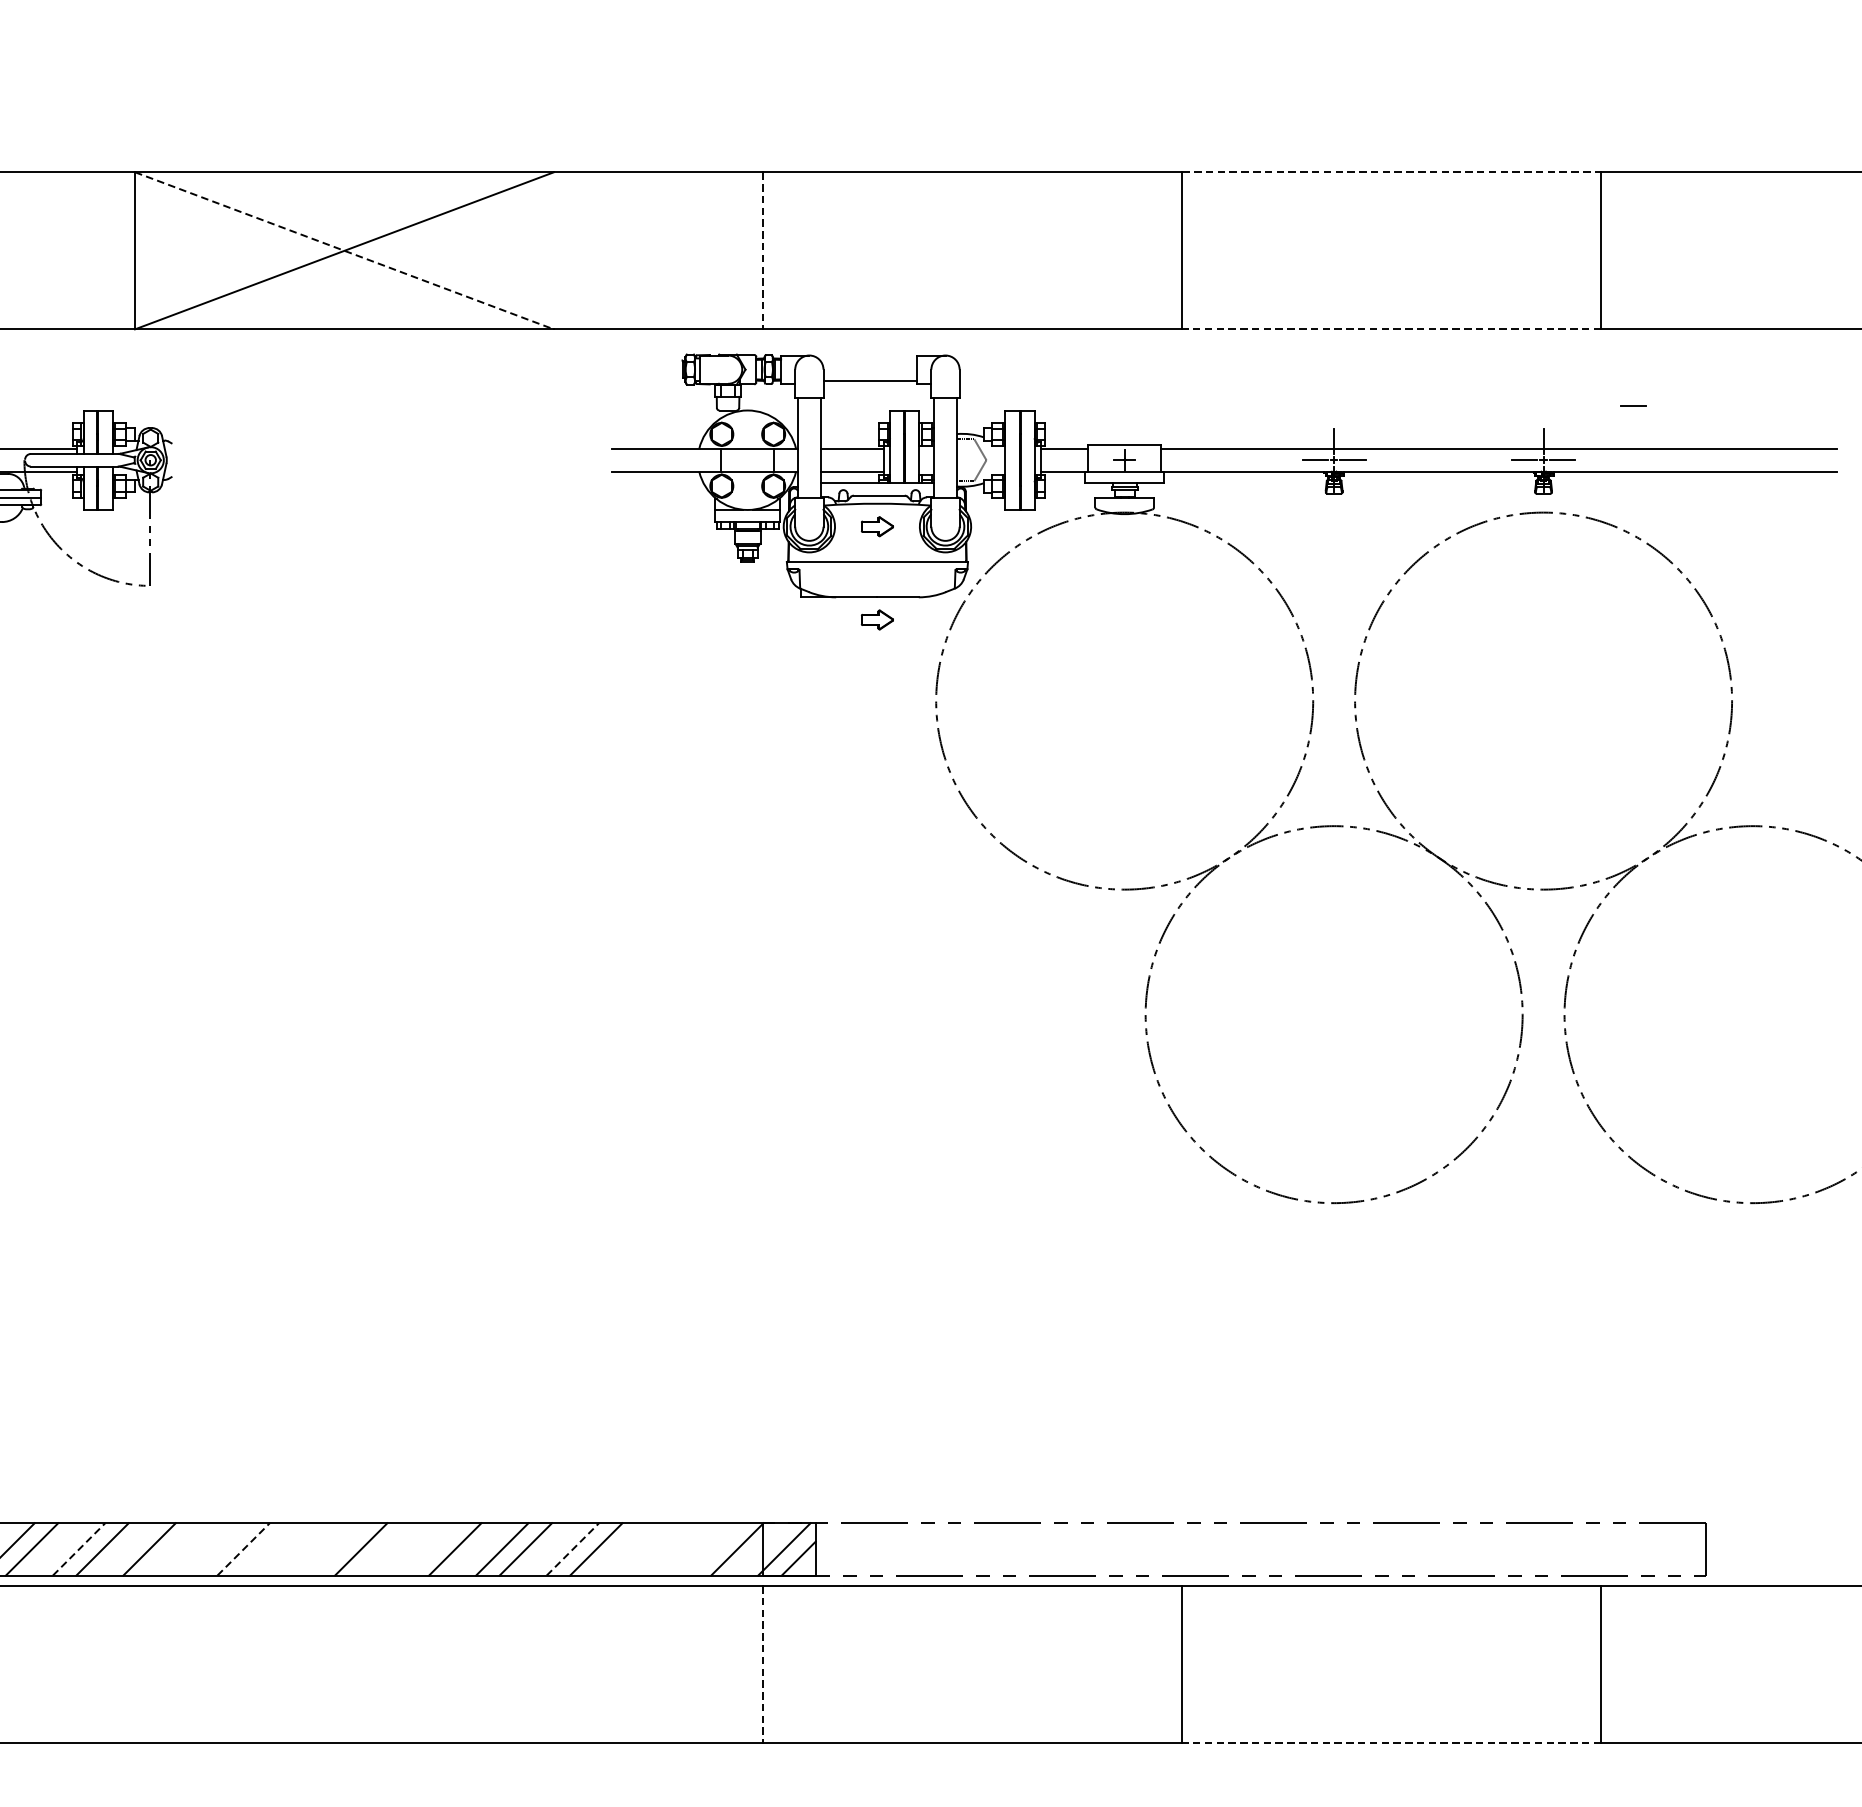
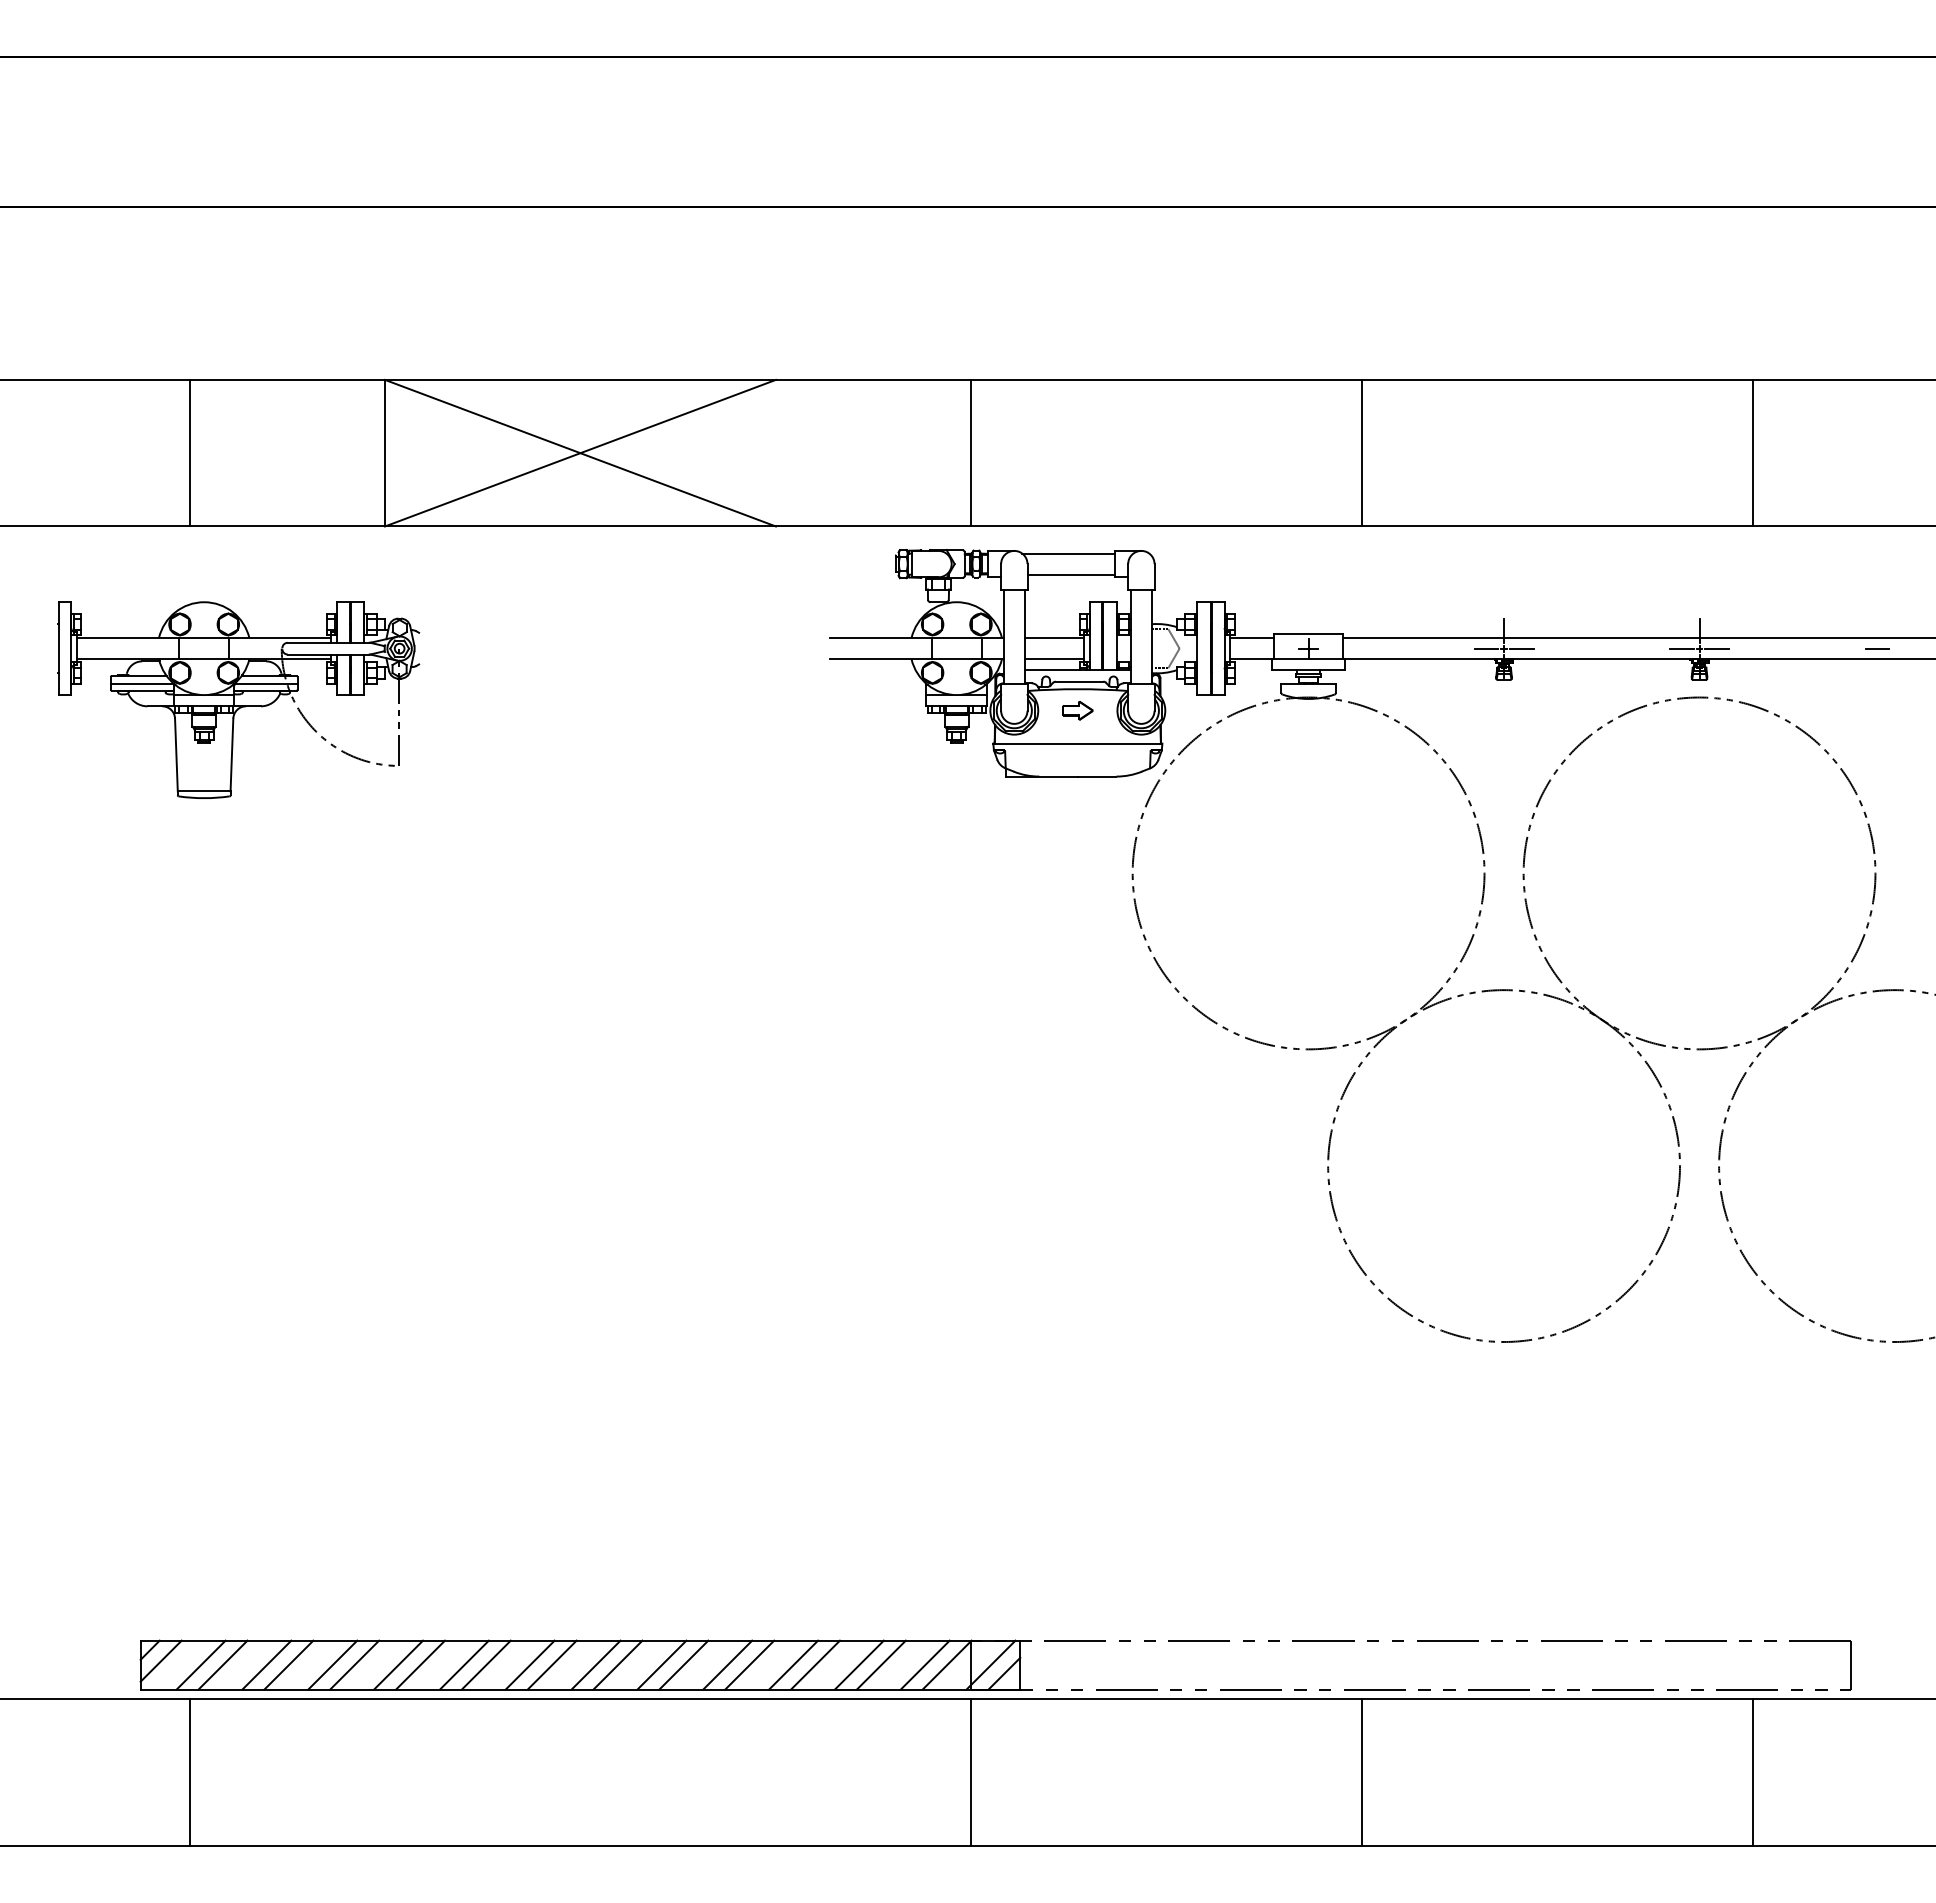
line: (1392, 171) -> (1558, 379), dashed -> solid
line: (344, 251) -> (580, 453), dashed -> solid
line: (763, 251) -> (971, 453), dashed -> solid
line: (1391, 329) -> (1557, 526), dashed -> solid
line: (867, 358) -> (1068, 553), added
line: (1633, 405) -> (1877, 648), moved
part: (877, 619) -> (1077, 797), removed
line: (173, 1548) -> (420, 1664), added
line: (220, 1548) -> (464, 1664), added
line: (289, 1548) -> (529, 1664), added
line: (313, 1548) -> (551, 1664), added
line: (384, 1548) -> (617, 1664), added
line: (431, 1548) -> (661, 1664), added
line: (642, 1548) -> (858, 1664), added
line: (665, 1548) -> (880, 1664), added
line: (713, 1548) -> (924, 1664), added
line: (78, 1549) -> (332, 1665), dashed -> solid
line: (243, 1549) -> (486, 1665), dashed -> solid
line: (572, 1549) -> (793, 1665), dashed -> solid
line: (763, 1665) -> (971, 1773), dashed -> solid
line: (1391, 1742) -> (1557, 1845), dashed -> solid

